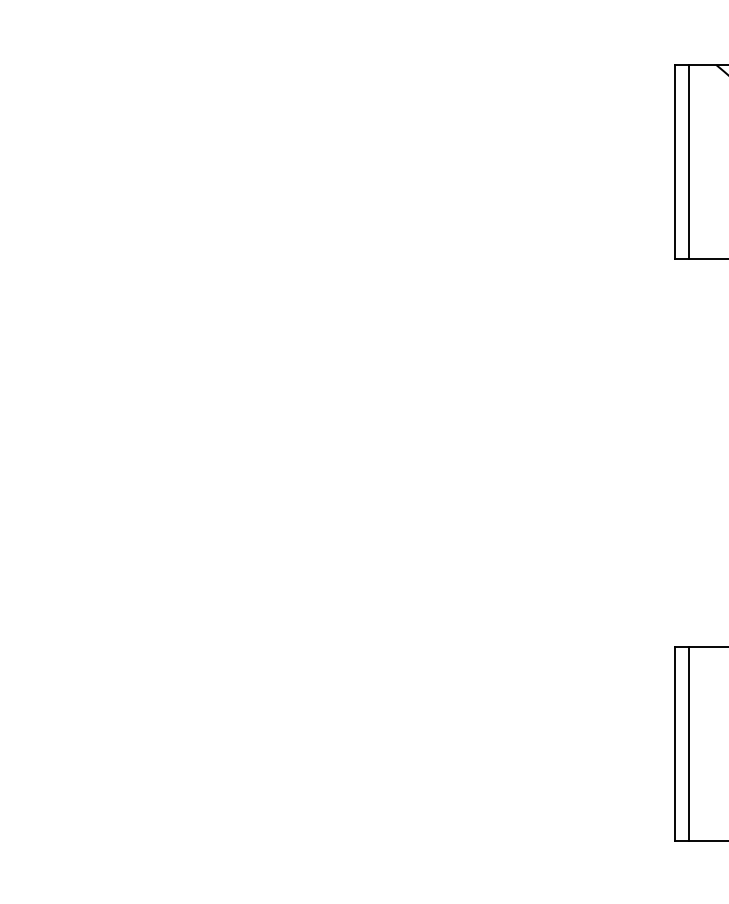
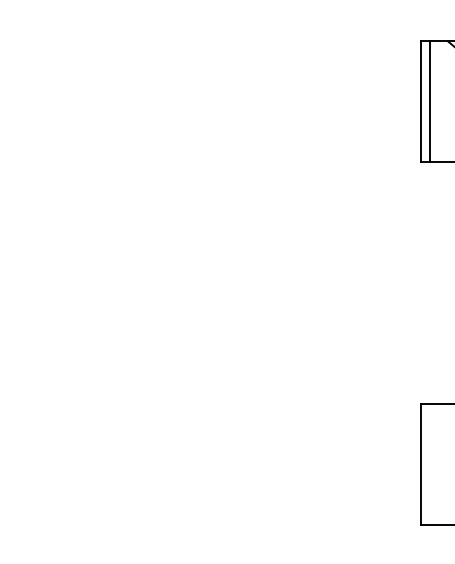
line: (689, 742) -> (430, 463), removed

